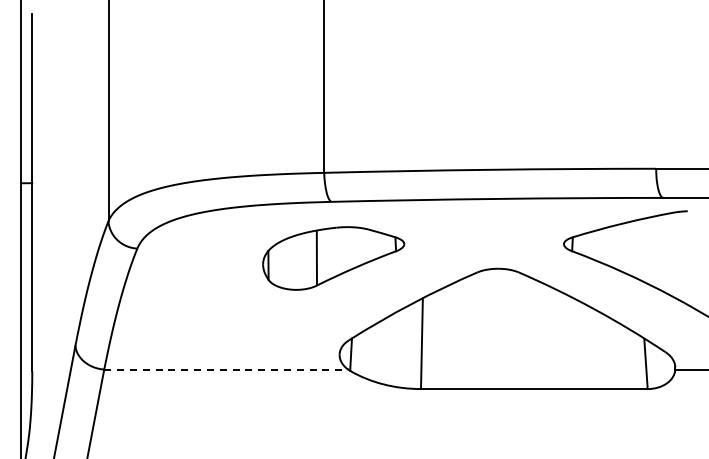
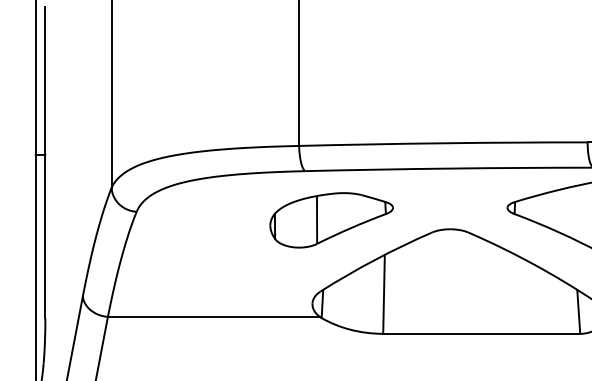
part: (333, 258) -> (331, 220), moved
line: (226, 369) -> (214, 316), dashed -> solid

